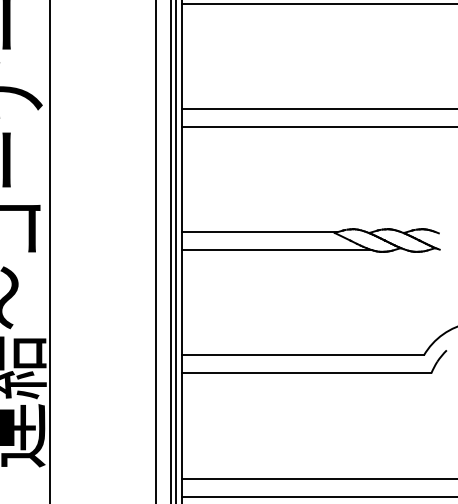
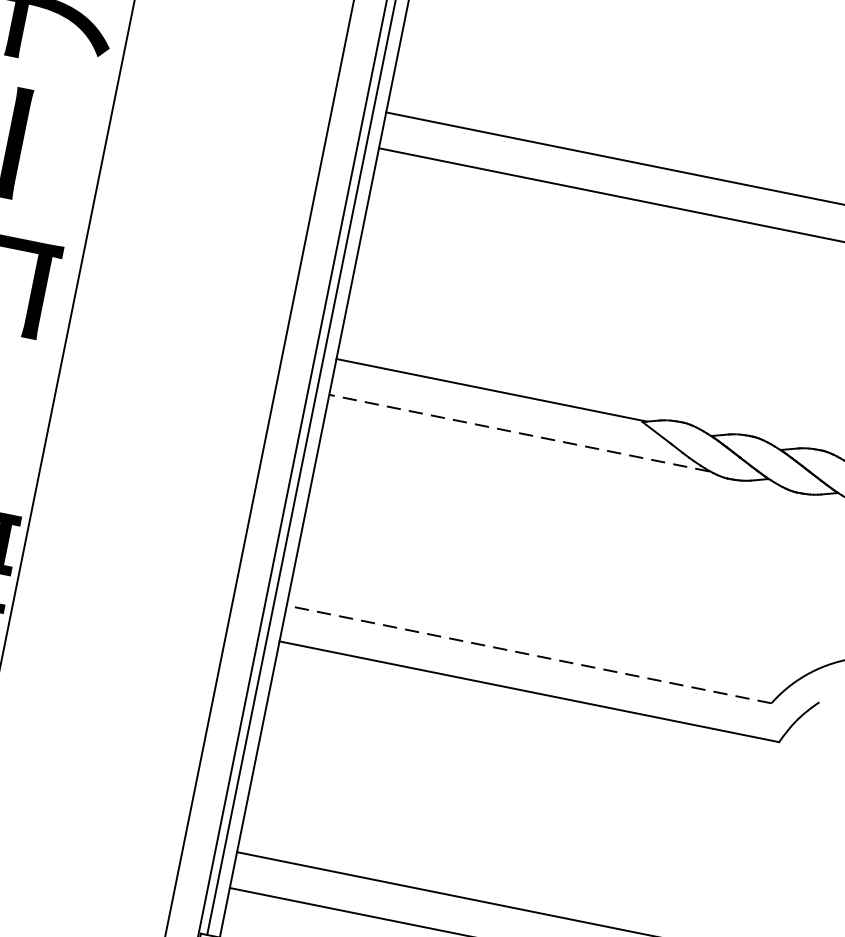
line: (276, 250) -> (518, 433), solid -> dashed
line: (302, 355) -> (528, 654), solid -> dashed

